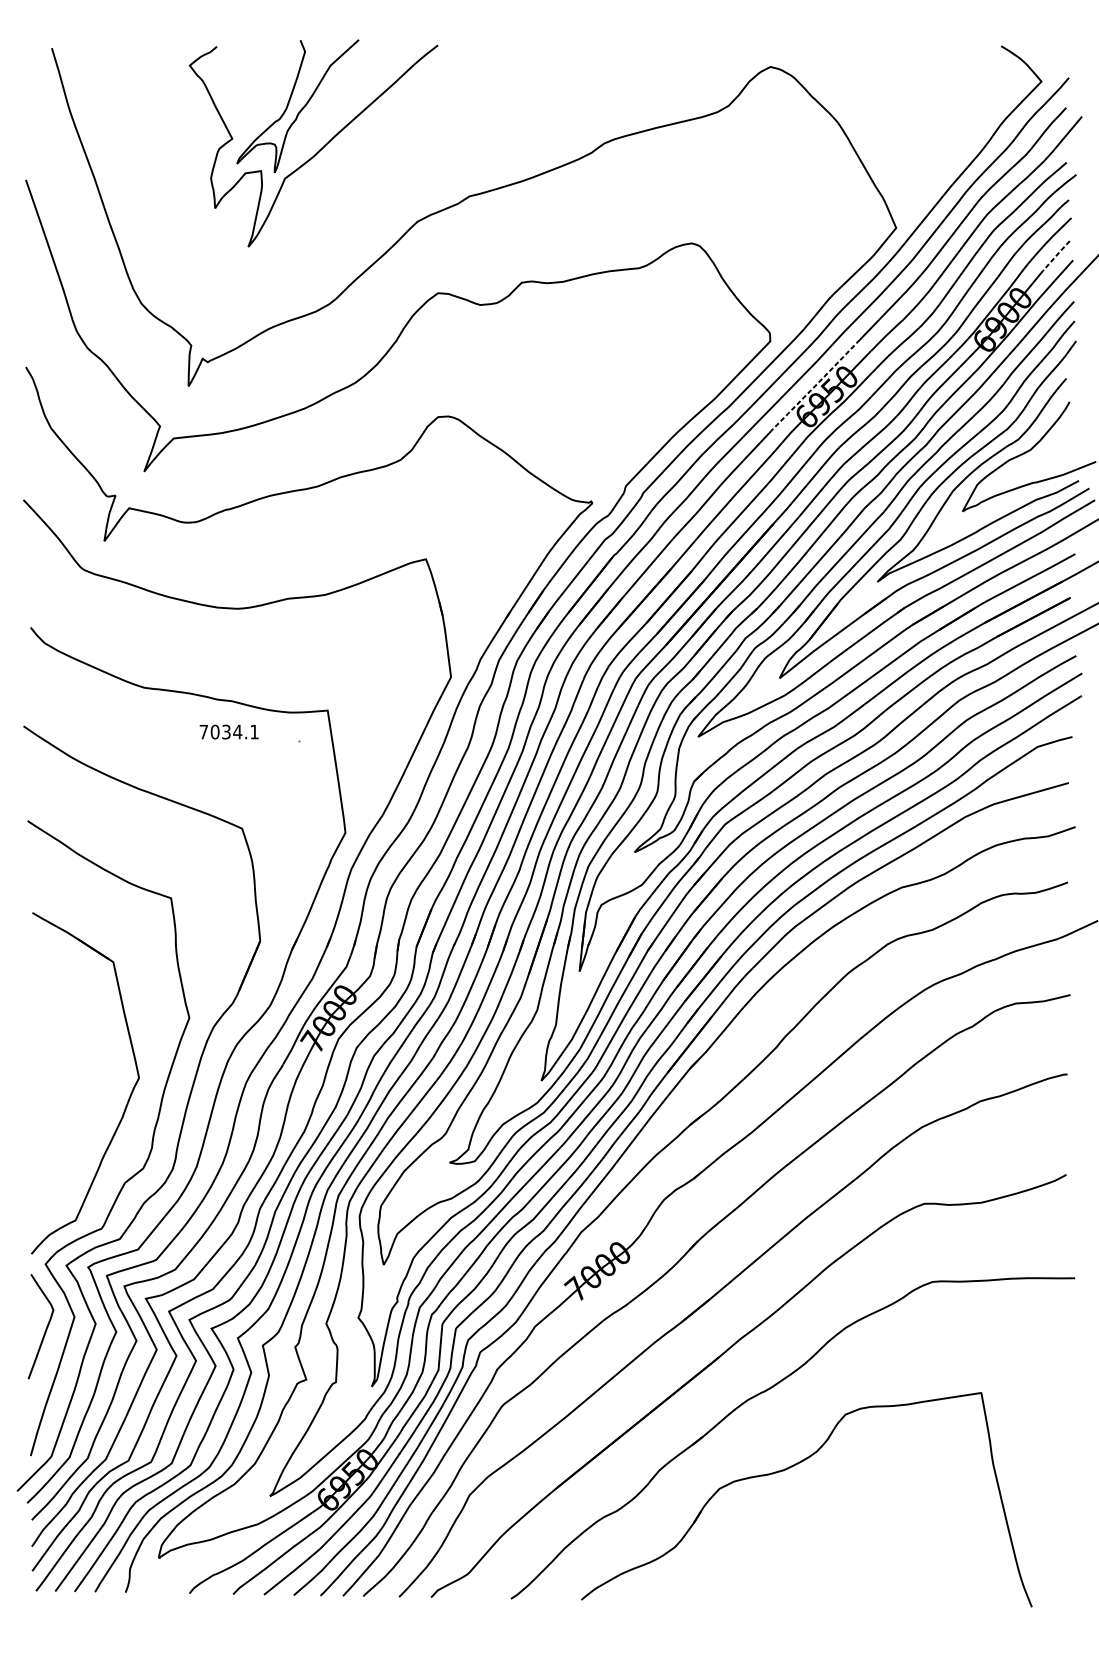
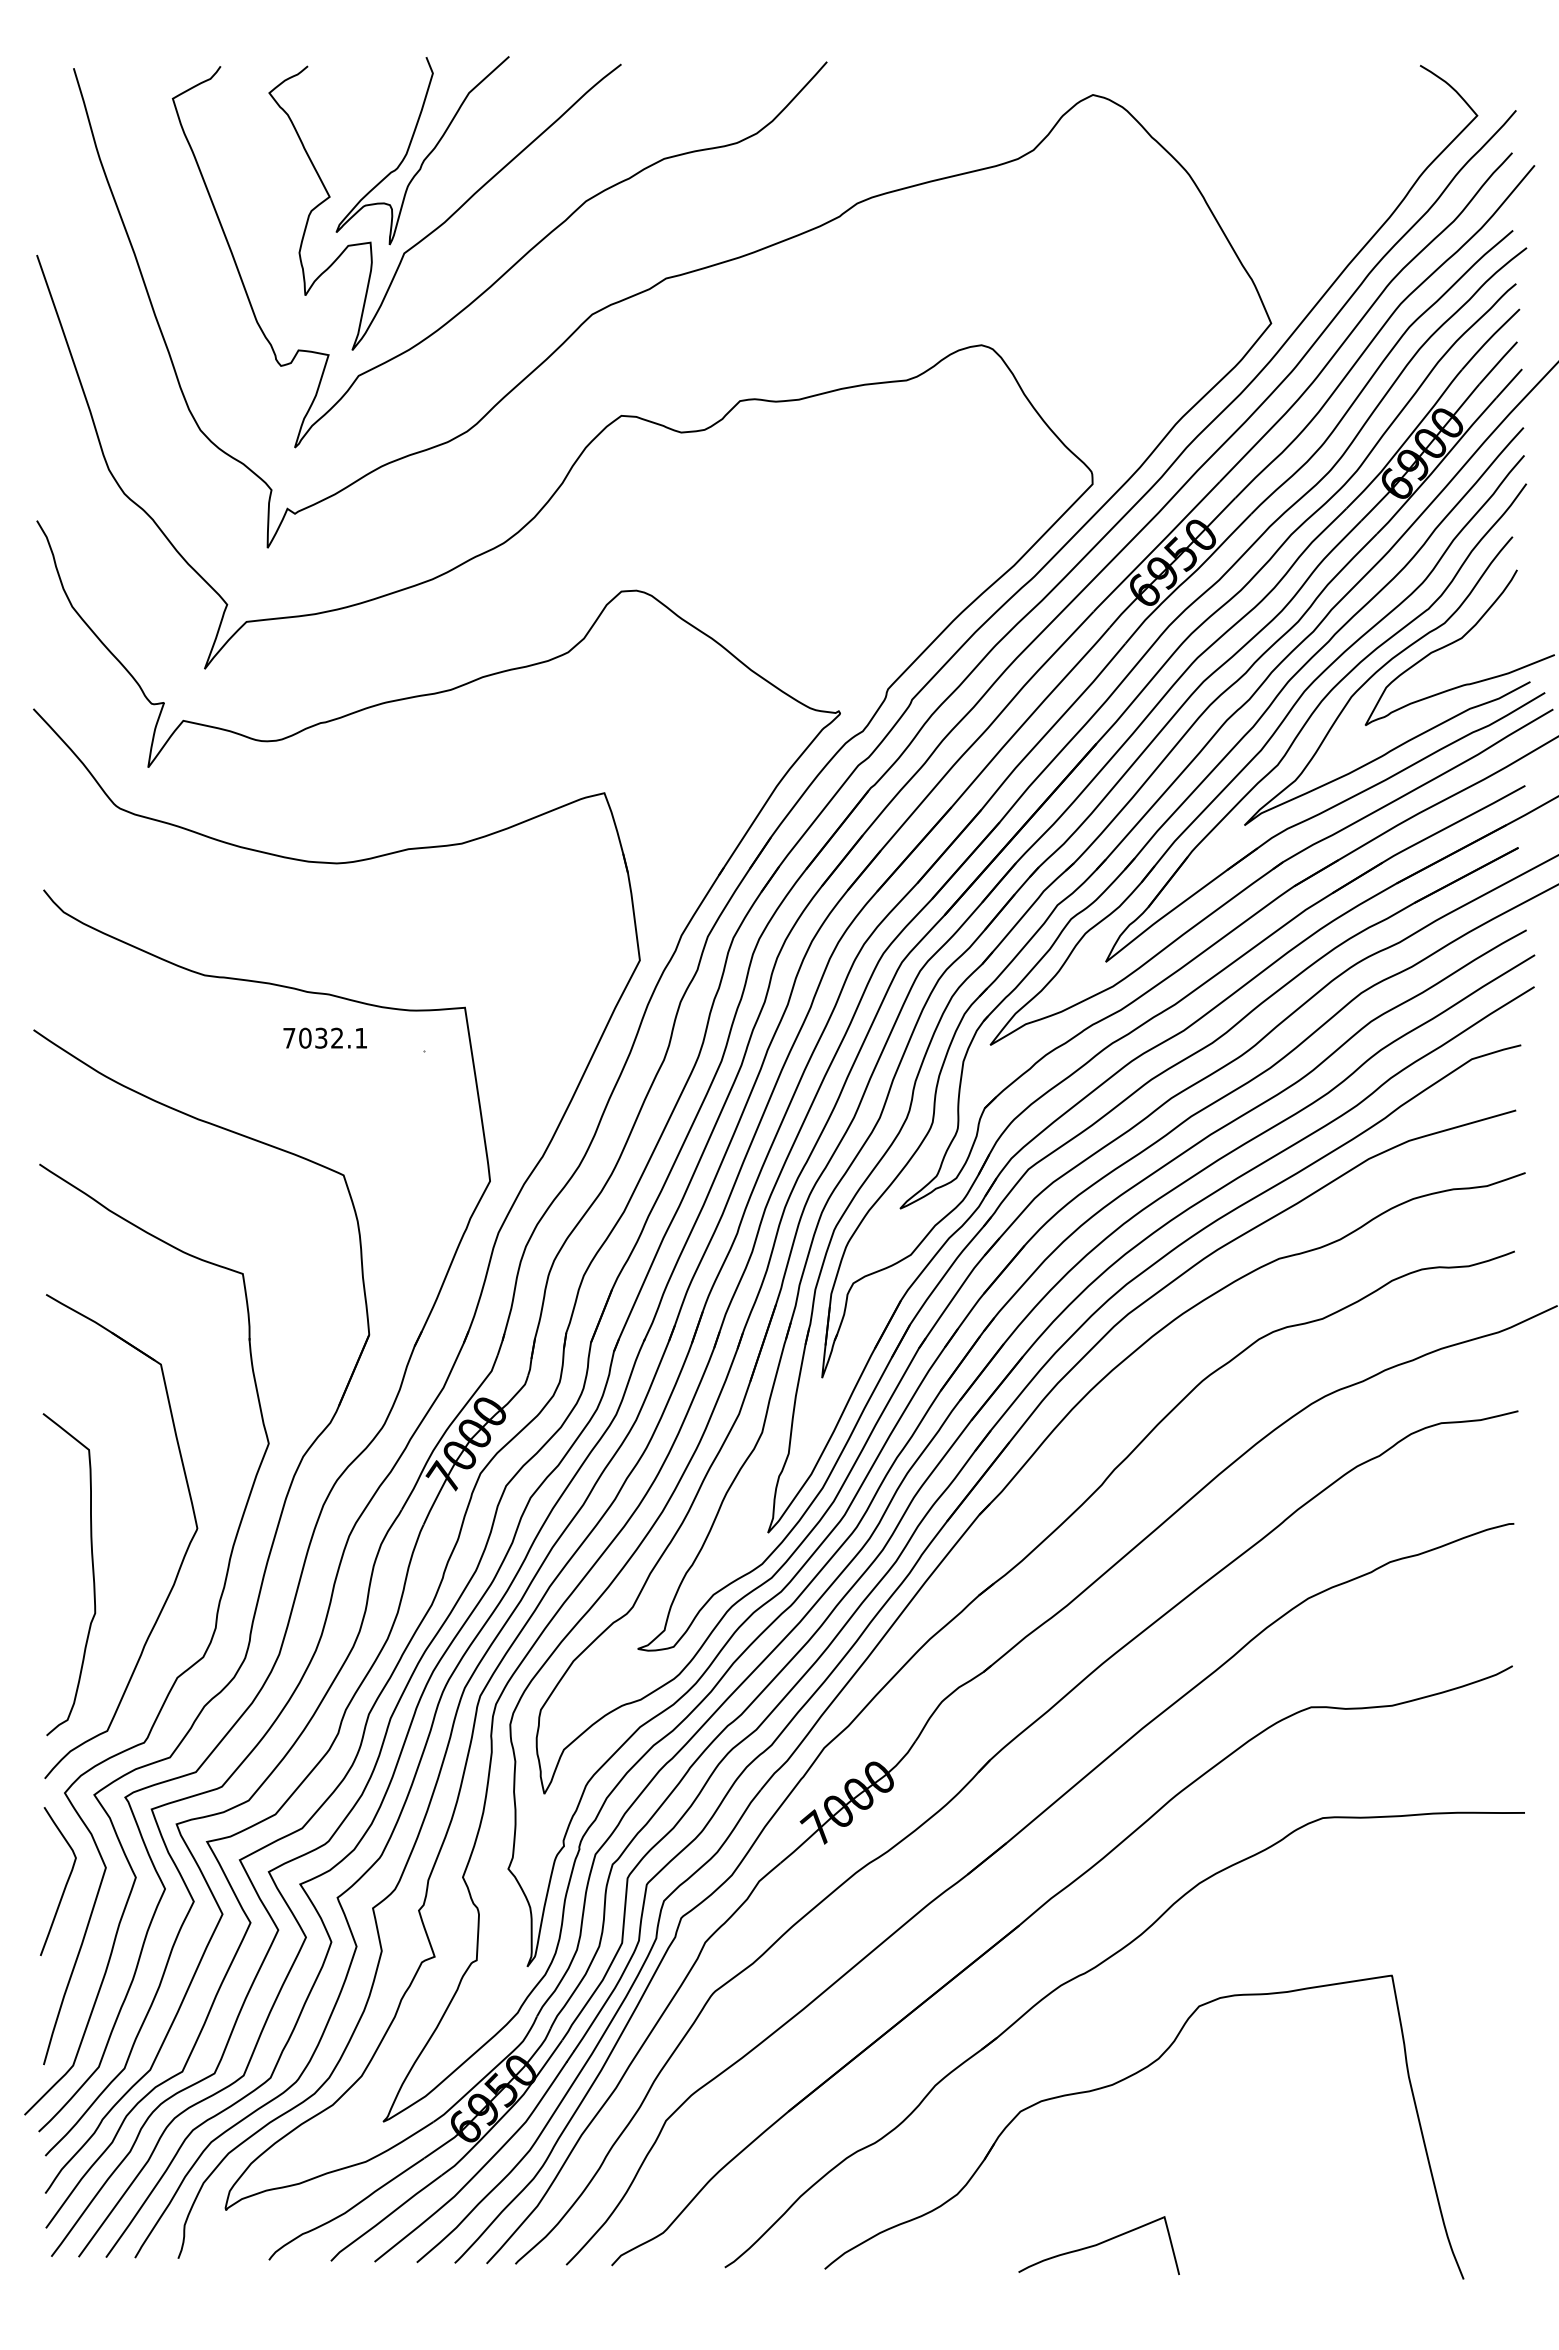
curve: (360, 187) -> (511, 266), added
line: (1056, 255) -> (1498, 362), dashed -> solid
line: (815, 386) -> (1156, 547), dashed -> solid
text: (237, 731) -> (336, 1037), 7034.1 -> 7032.1
curve: (65, 1110) -> (92, 1574), added
curve: (774, 1583) -> (1098, 2245), added

